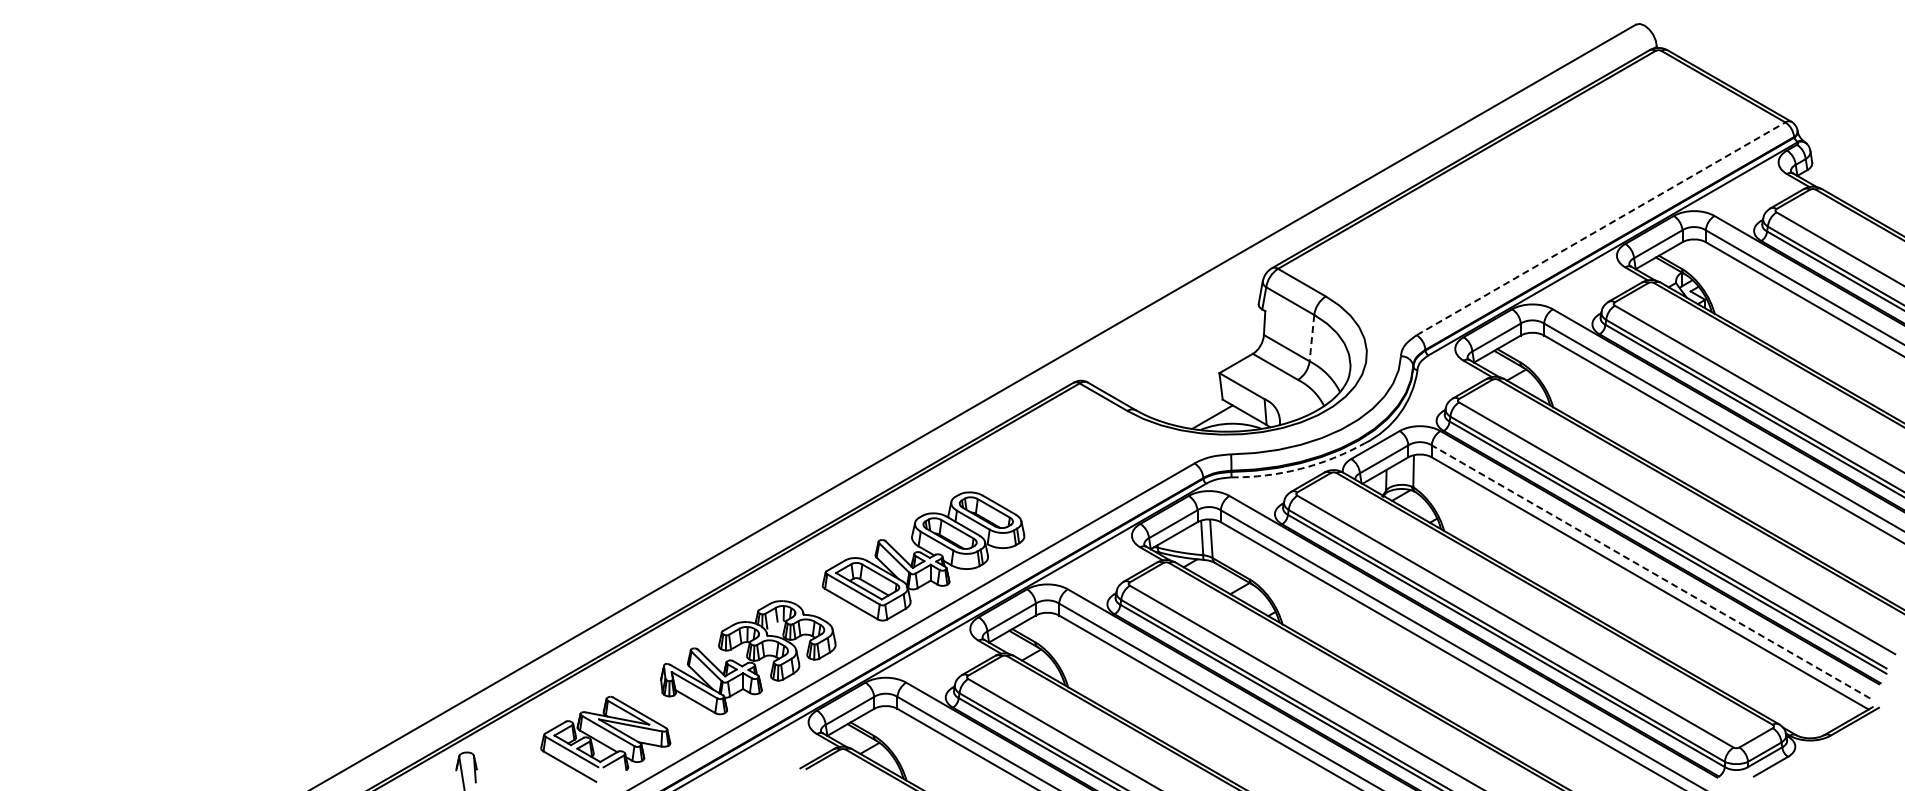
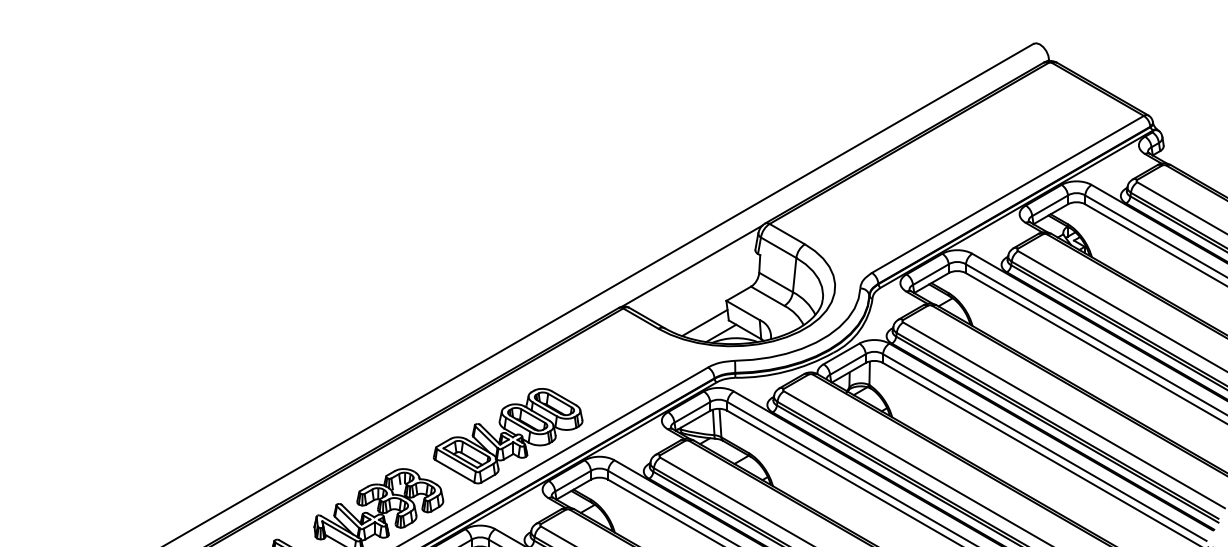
line: (1601, 228) -> (1008, 194), dashed -> solid
line: (1172, 326) -> (691, 266), added
line: (1311, 338) -> (794, 275), dashed -> solid
line: (1189, 402) -> (704, 322), added
arc: (1300, 469) -> (786, 371), dashed -> solid
line: (1650, 571) -> (1044, 447), dashed -> solid

